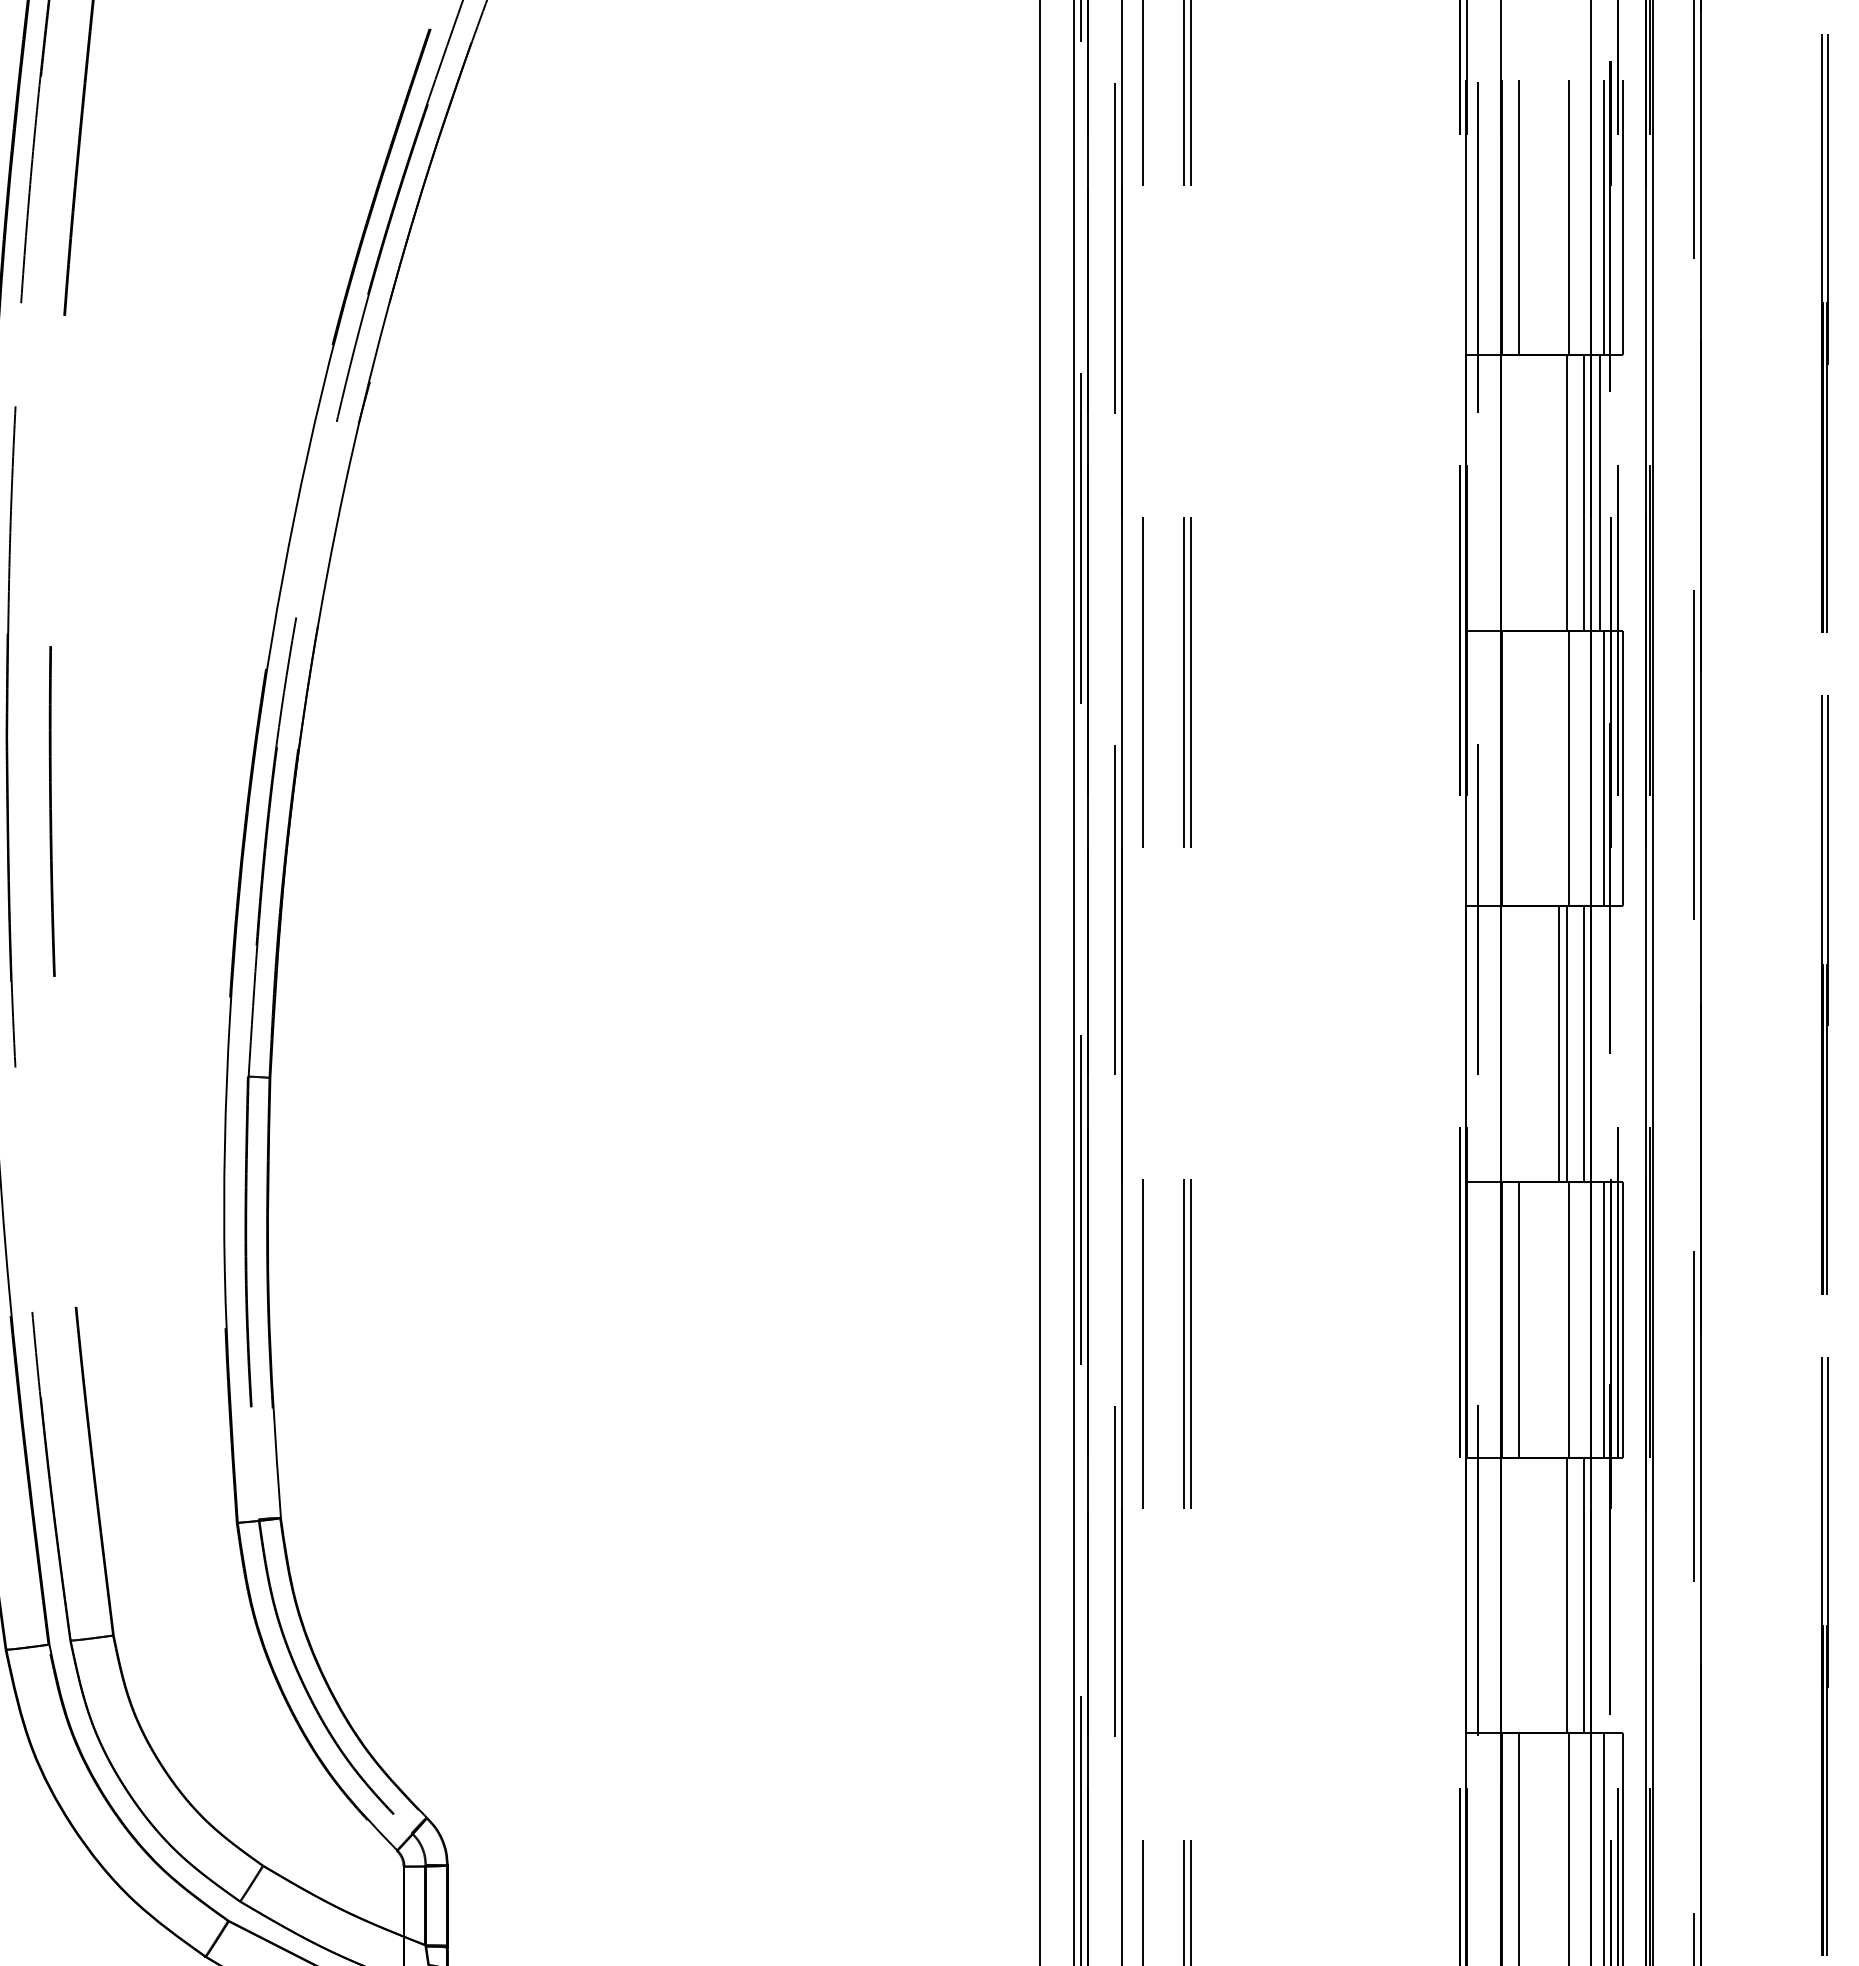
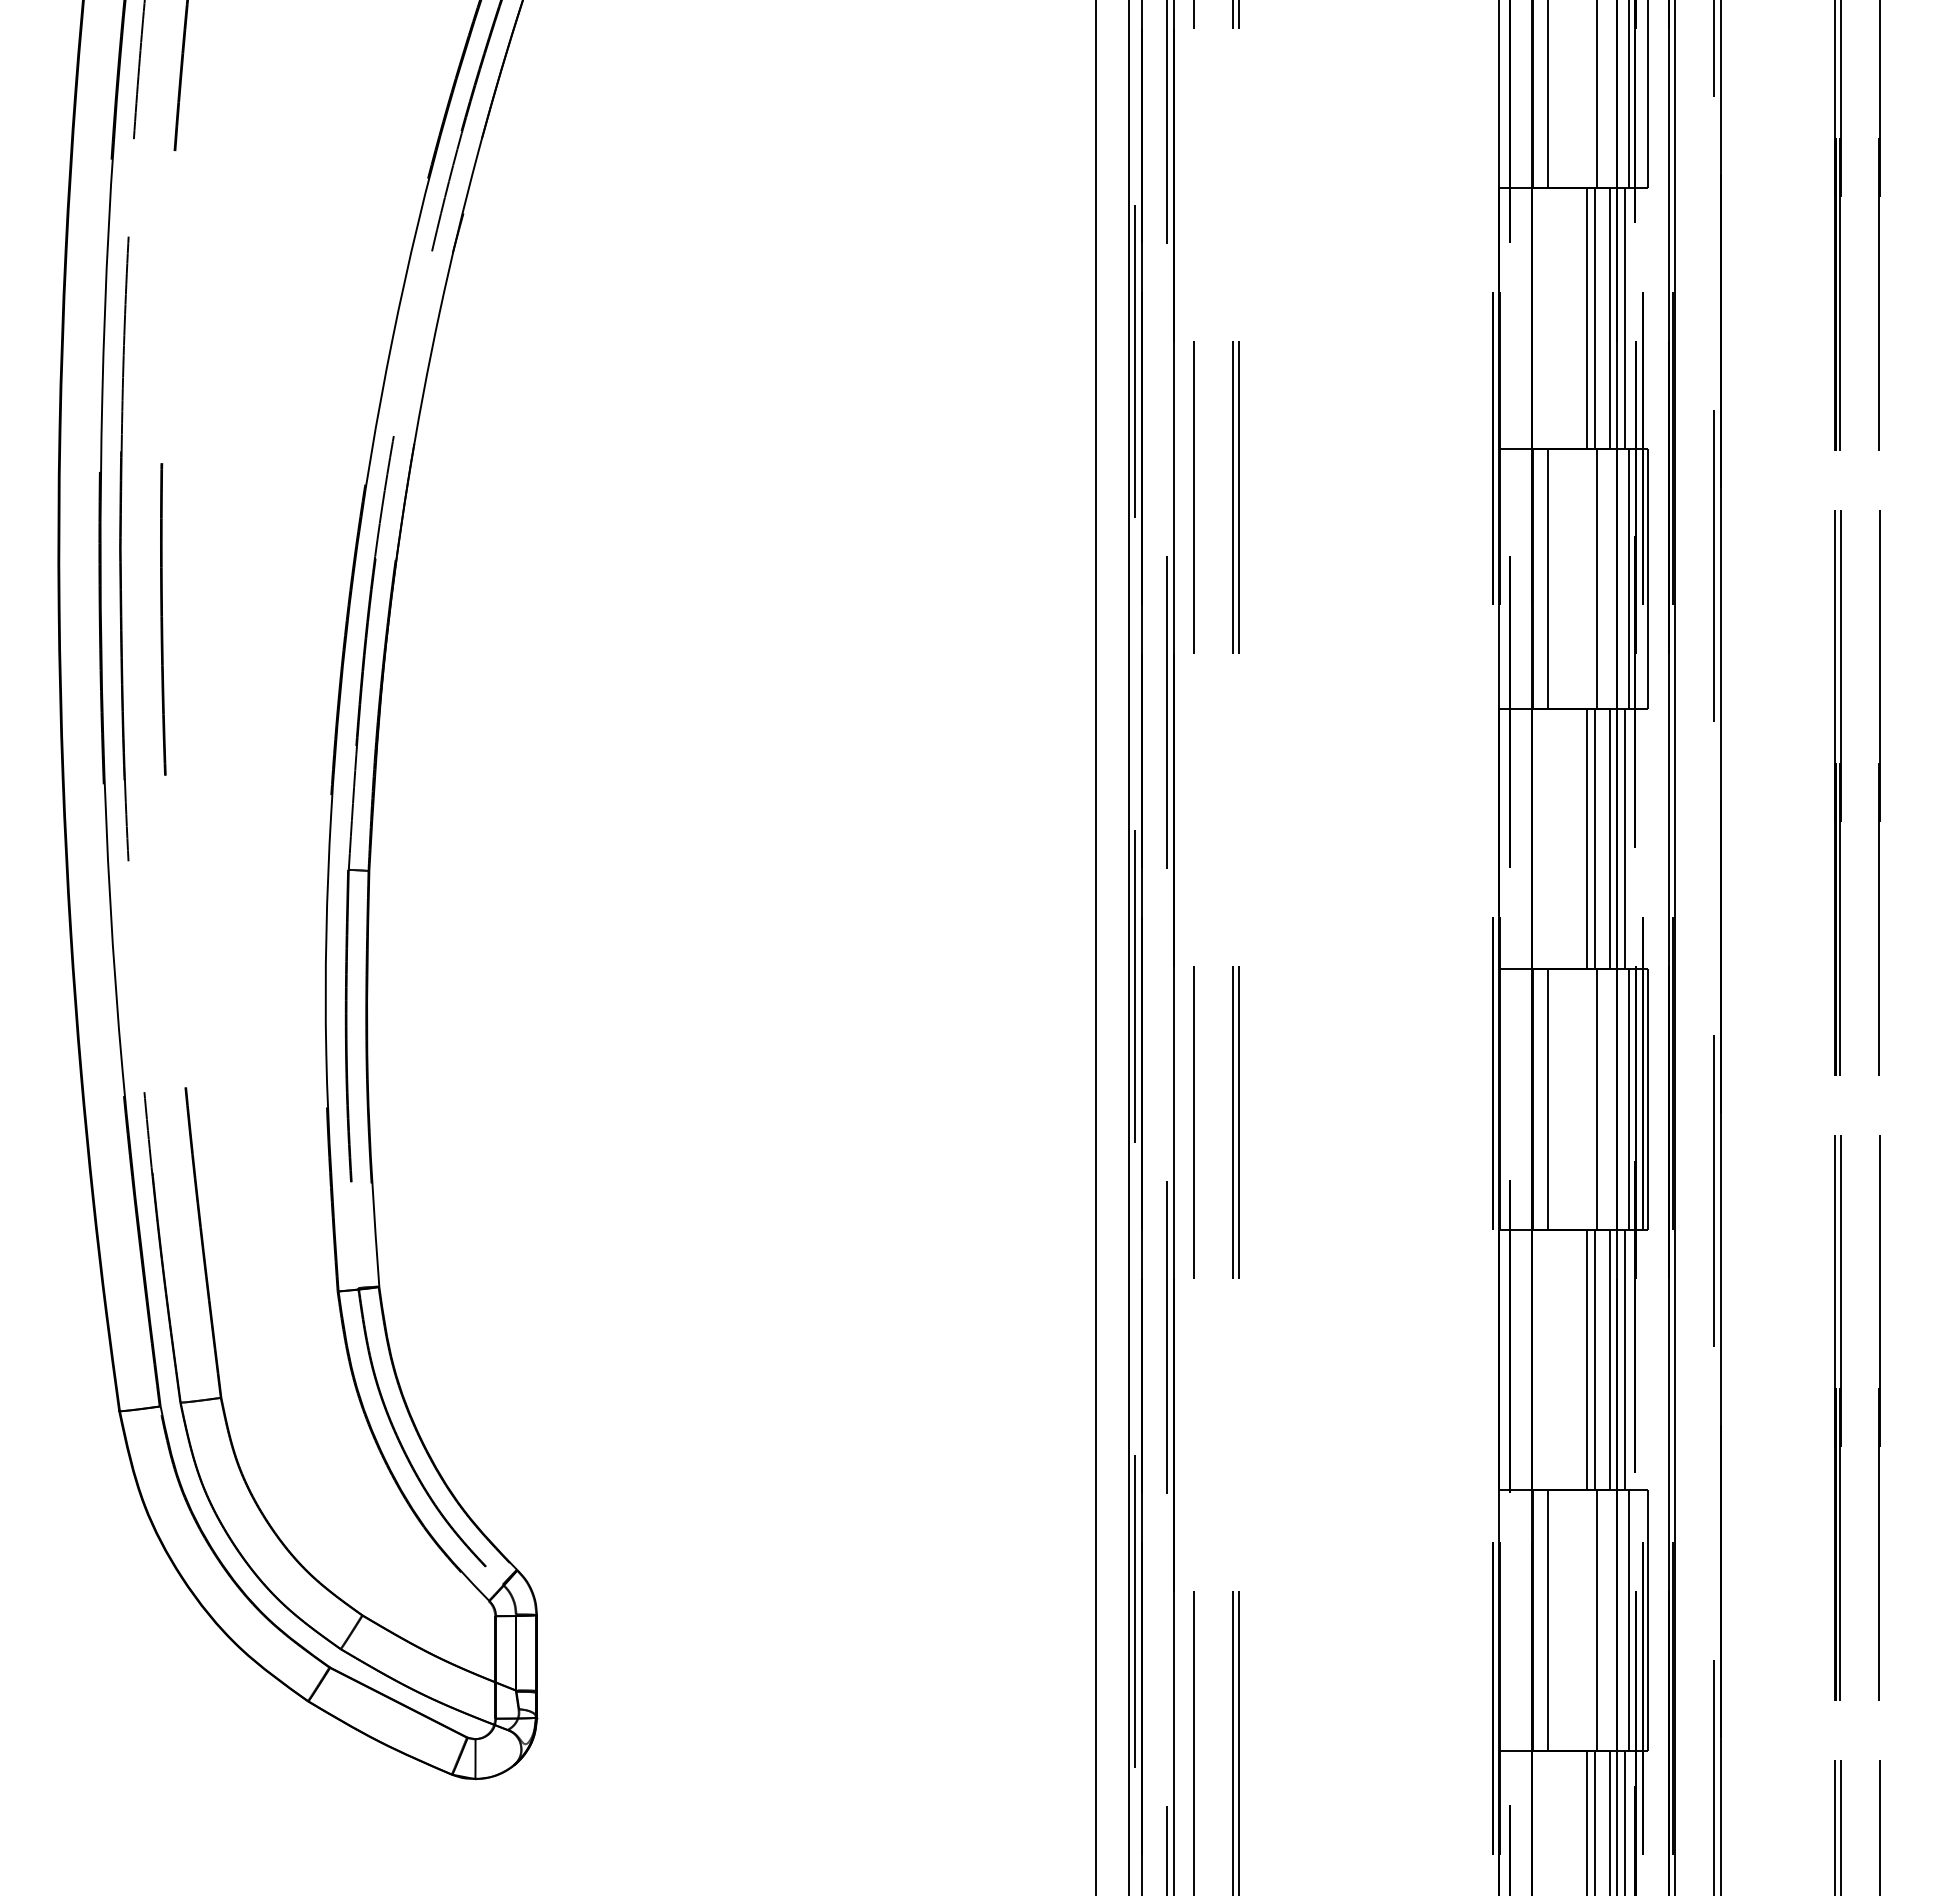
line: (1559, 493) -> (1587, 318), added
line: (1518, 768) -> (1548, 578), added
line: (1600, 1044) -> (1625, 839), added
line: (1559, 1594) -> (1587, 1359), added
line: (1600, 1594) -> (1625, 1359), added

